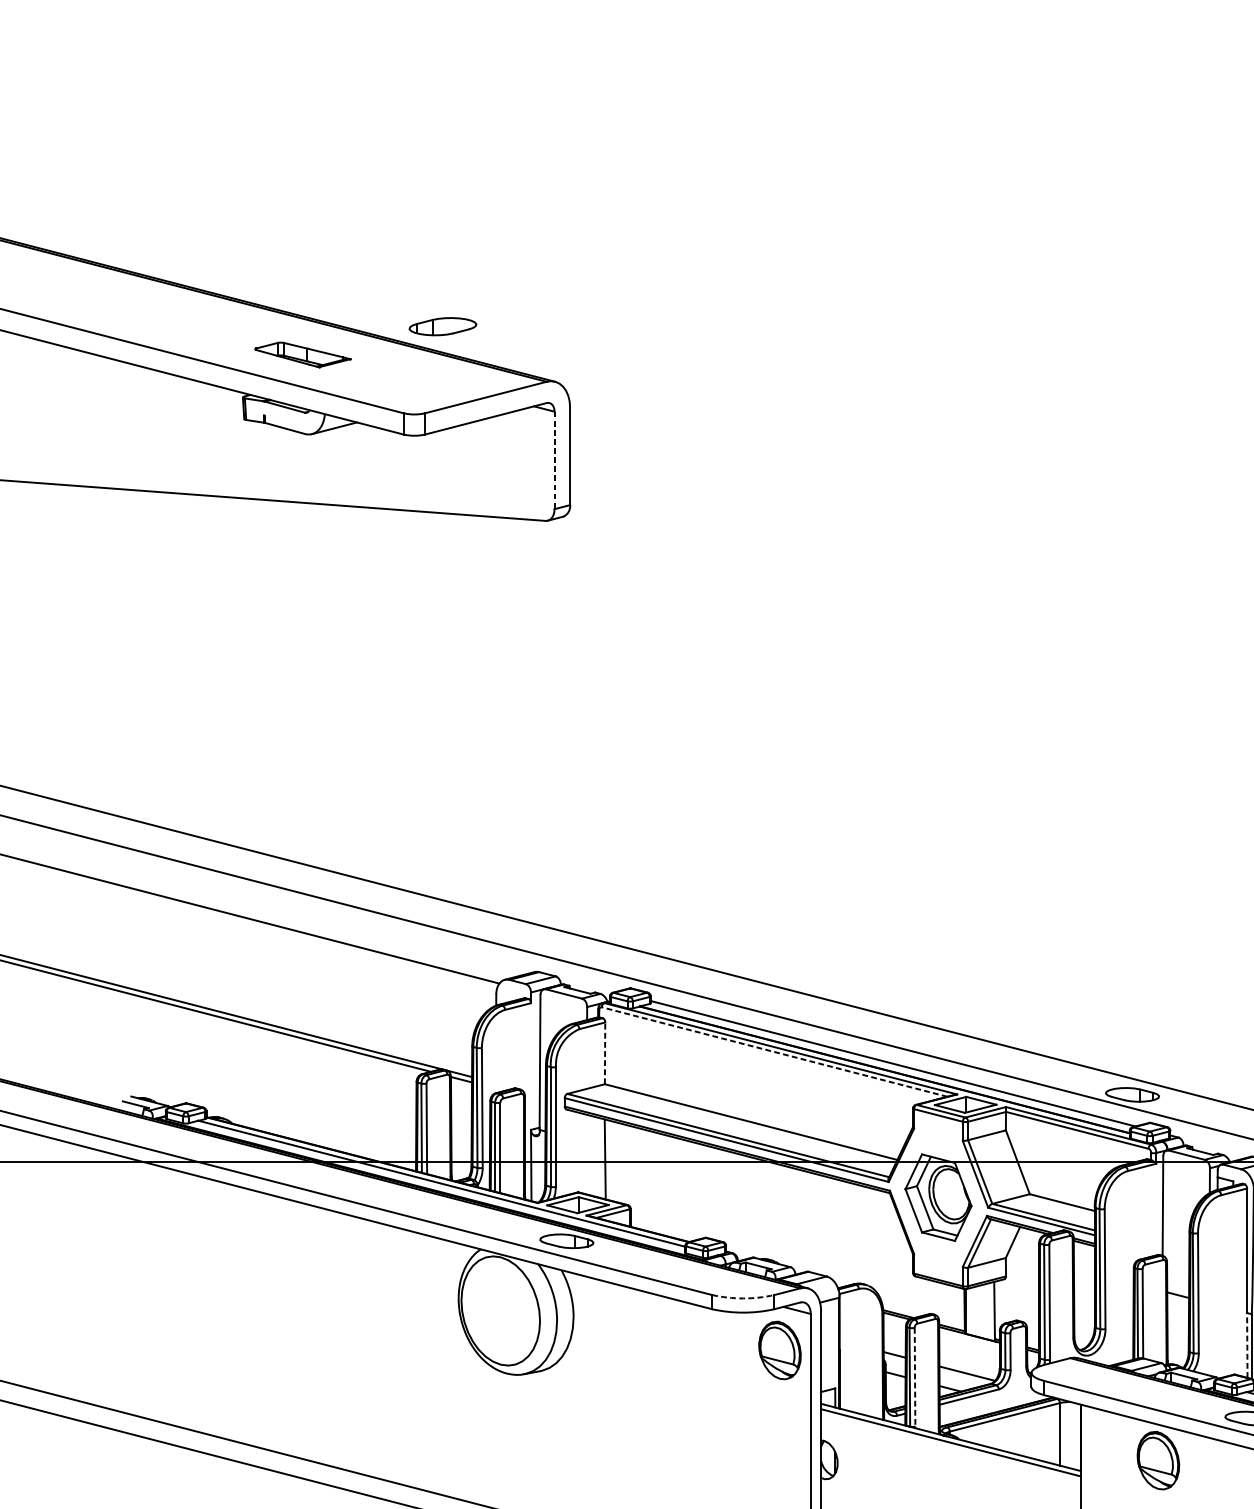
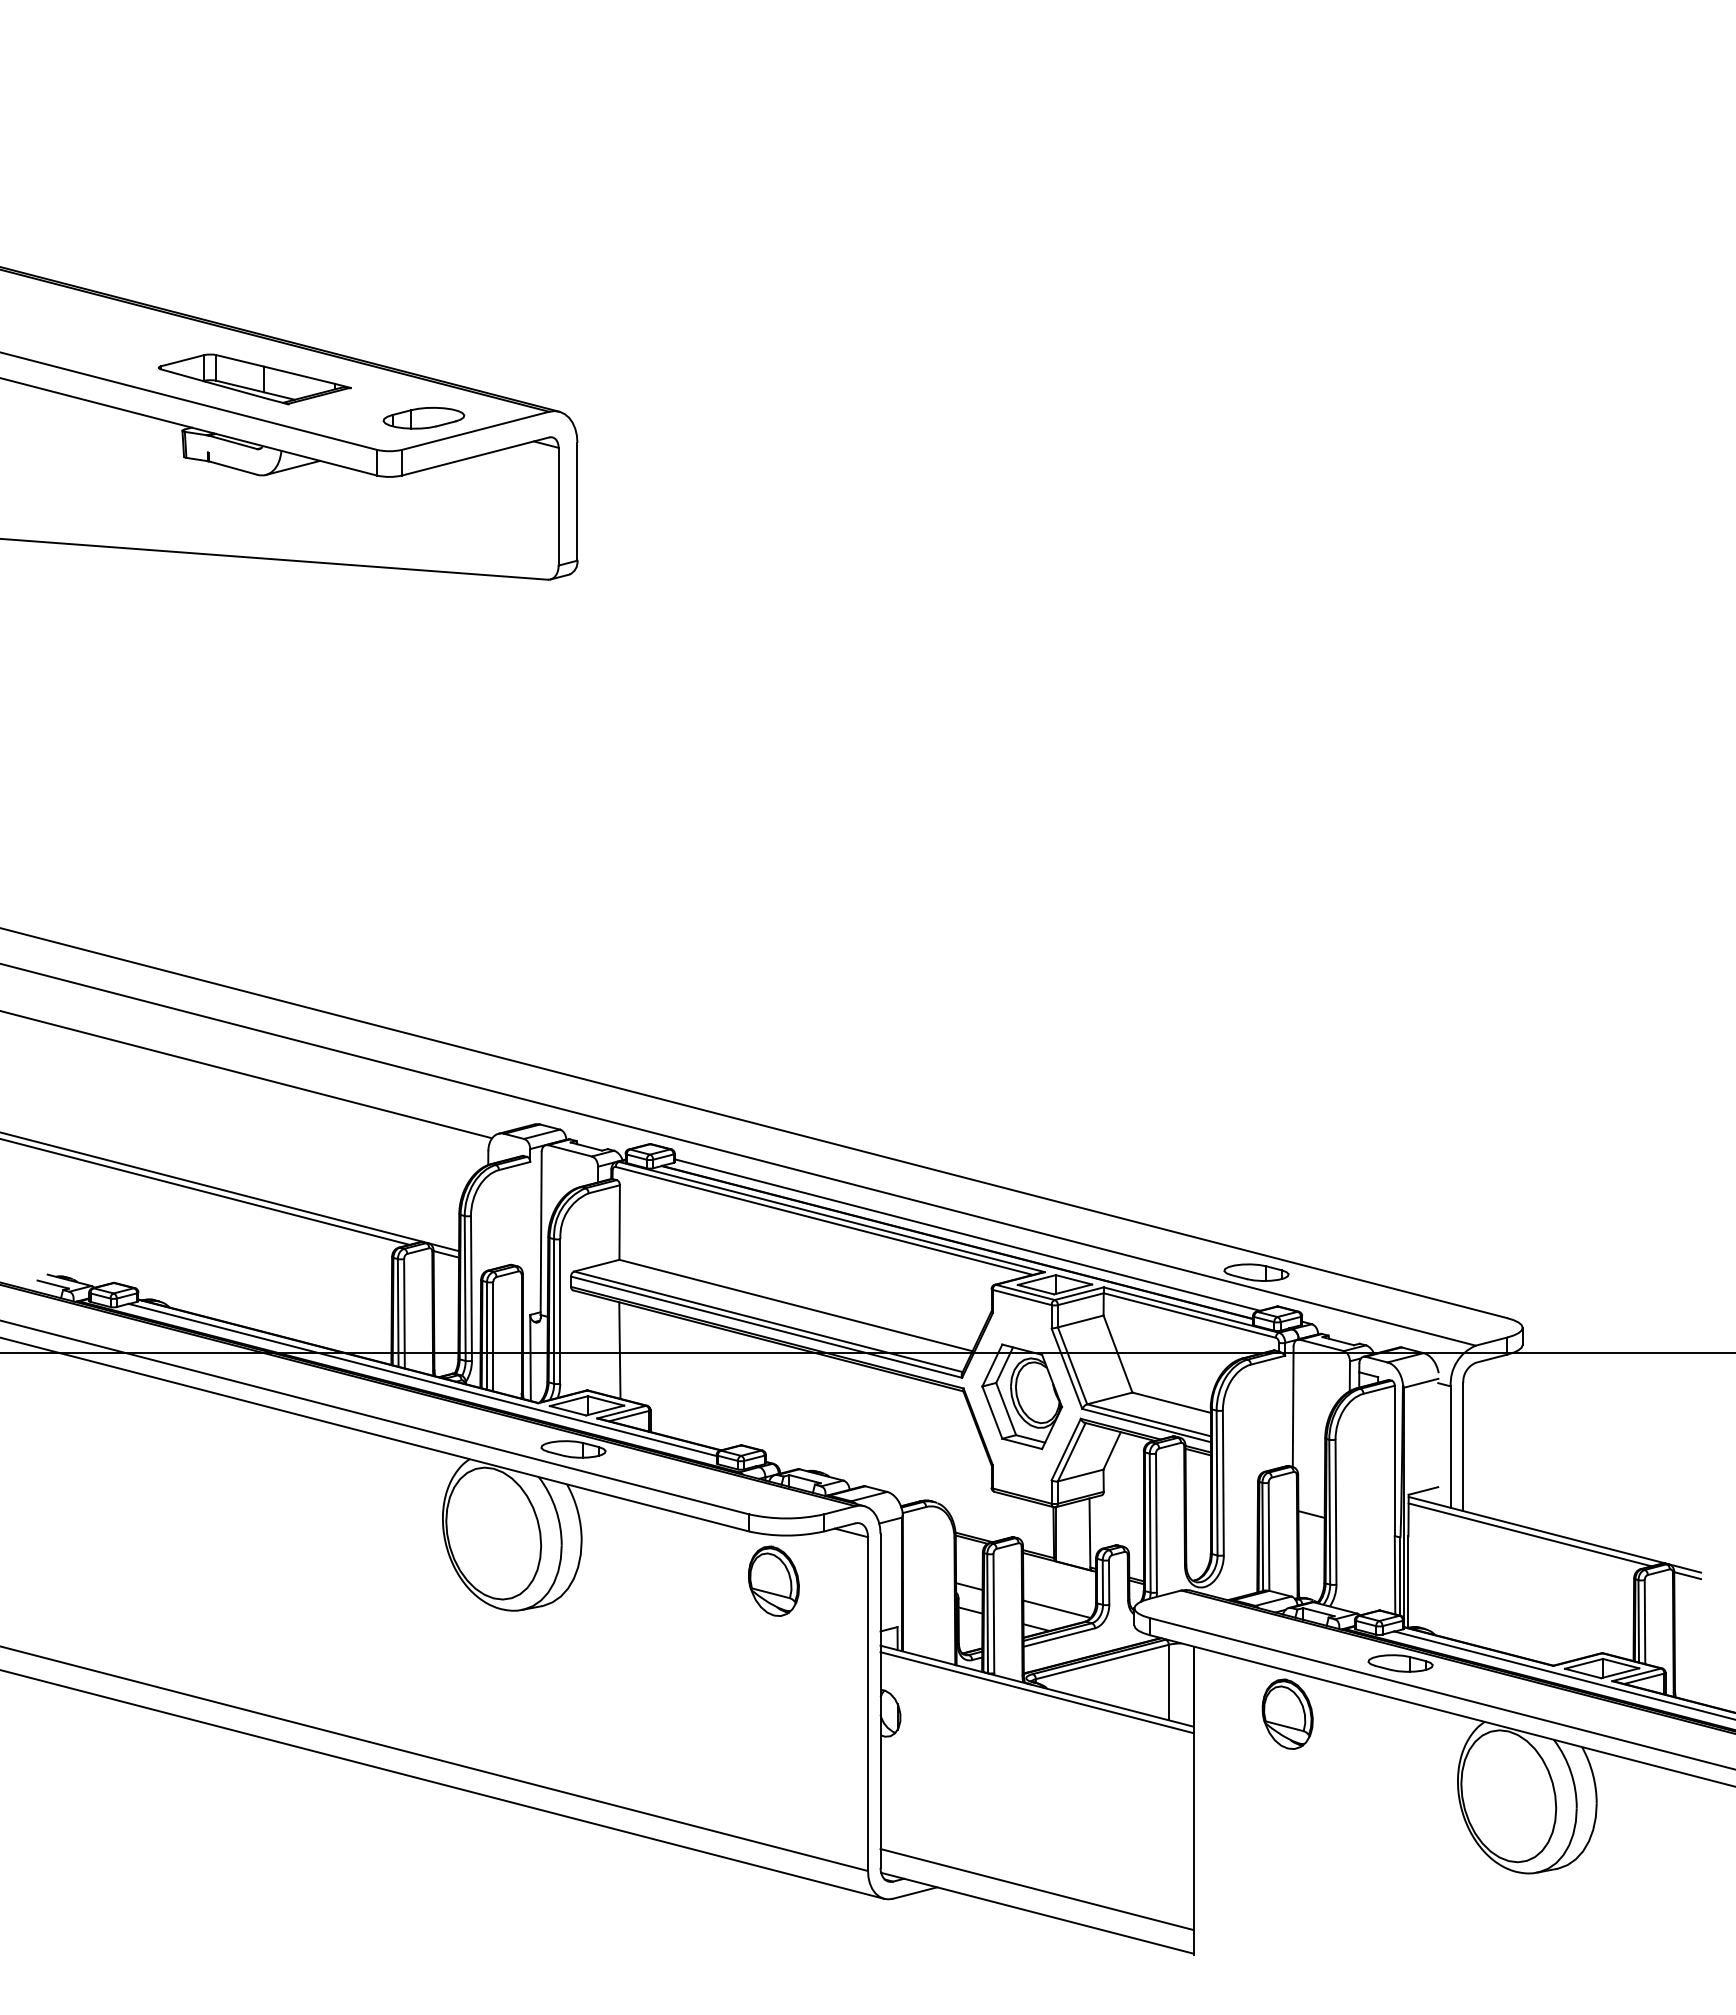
part: (442, 326) -> (423, 417), moved
part: (302, 355) -> (254, 379), size x1.67
line: (554, 460) -> (558, 506), dashed -> solid
line: (773, 1051) -> (823, 1220), dashed -> solid
line: (604, 1053) -> (619, 1222), dashed -> solid
arc: (743, 1298) -> (786, 1518), dashed -> solid
line: (1247, 1344) -> (1395, 1574), dashed -> solid
part: (779, 1349) -> (773, 1580), moved
line: (914, 1377) -> (993, 1613), dashed -> solid

